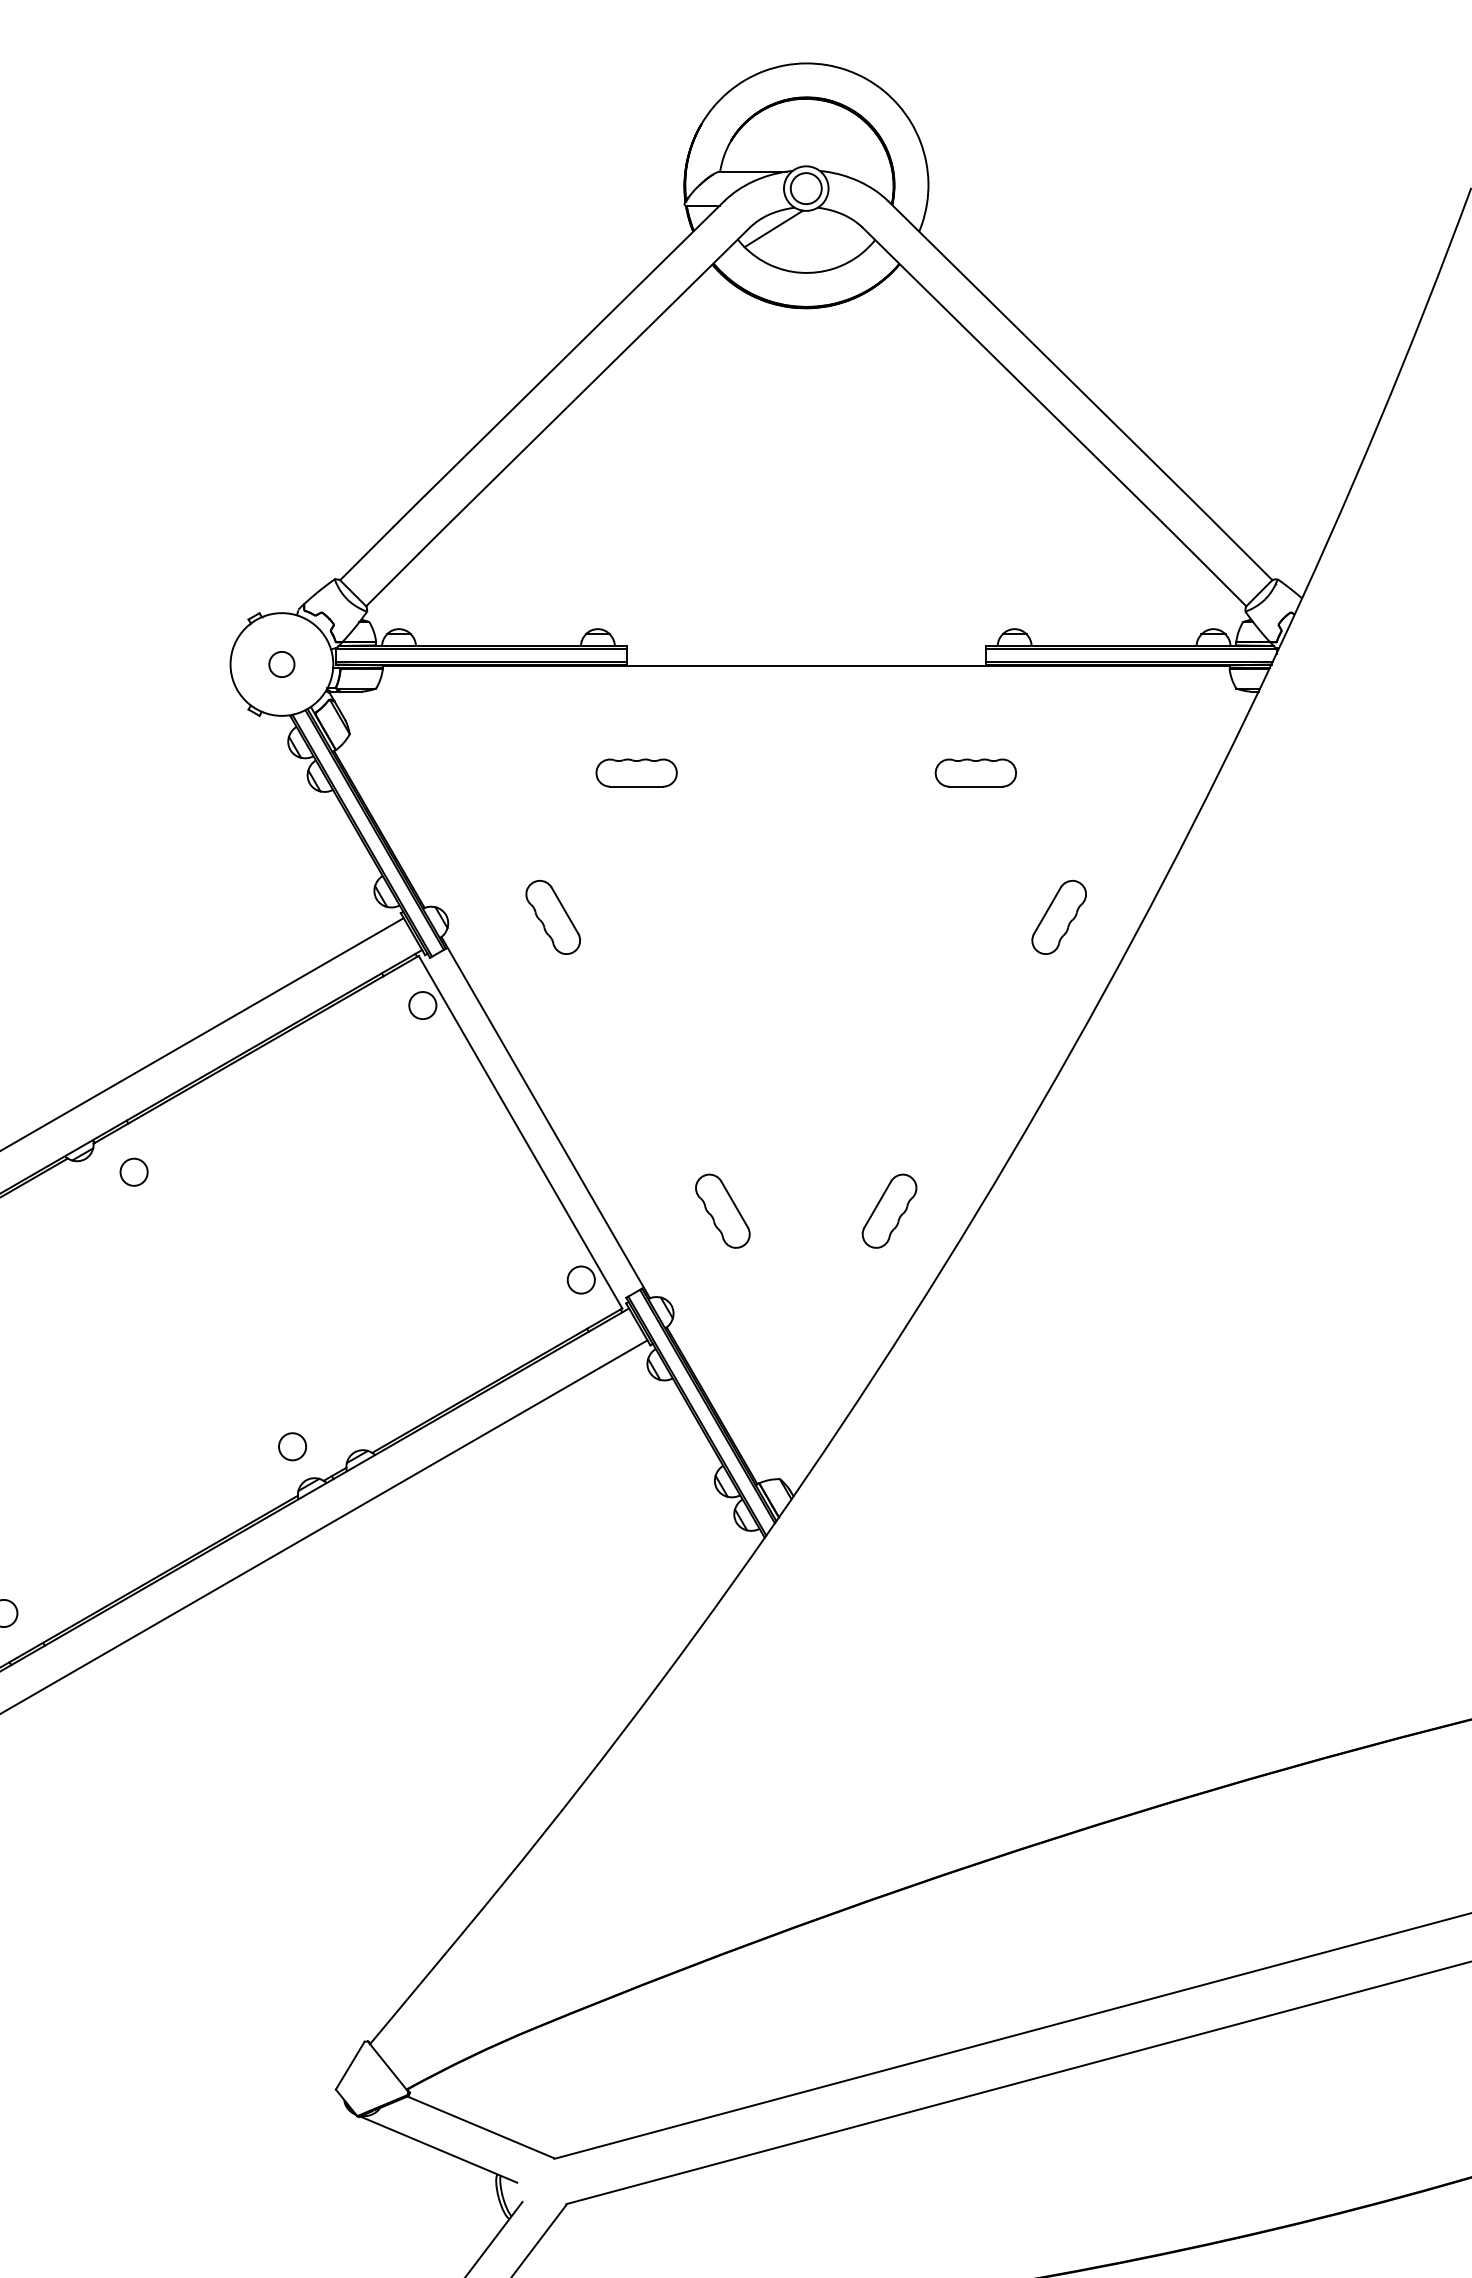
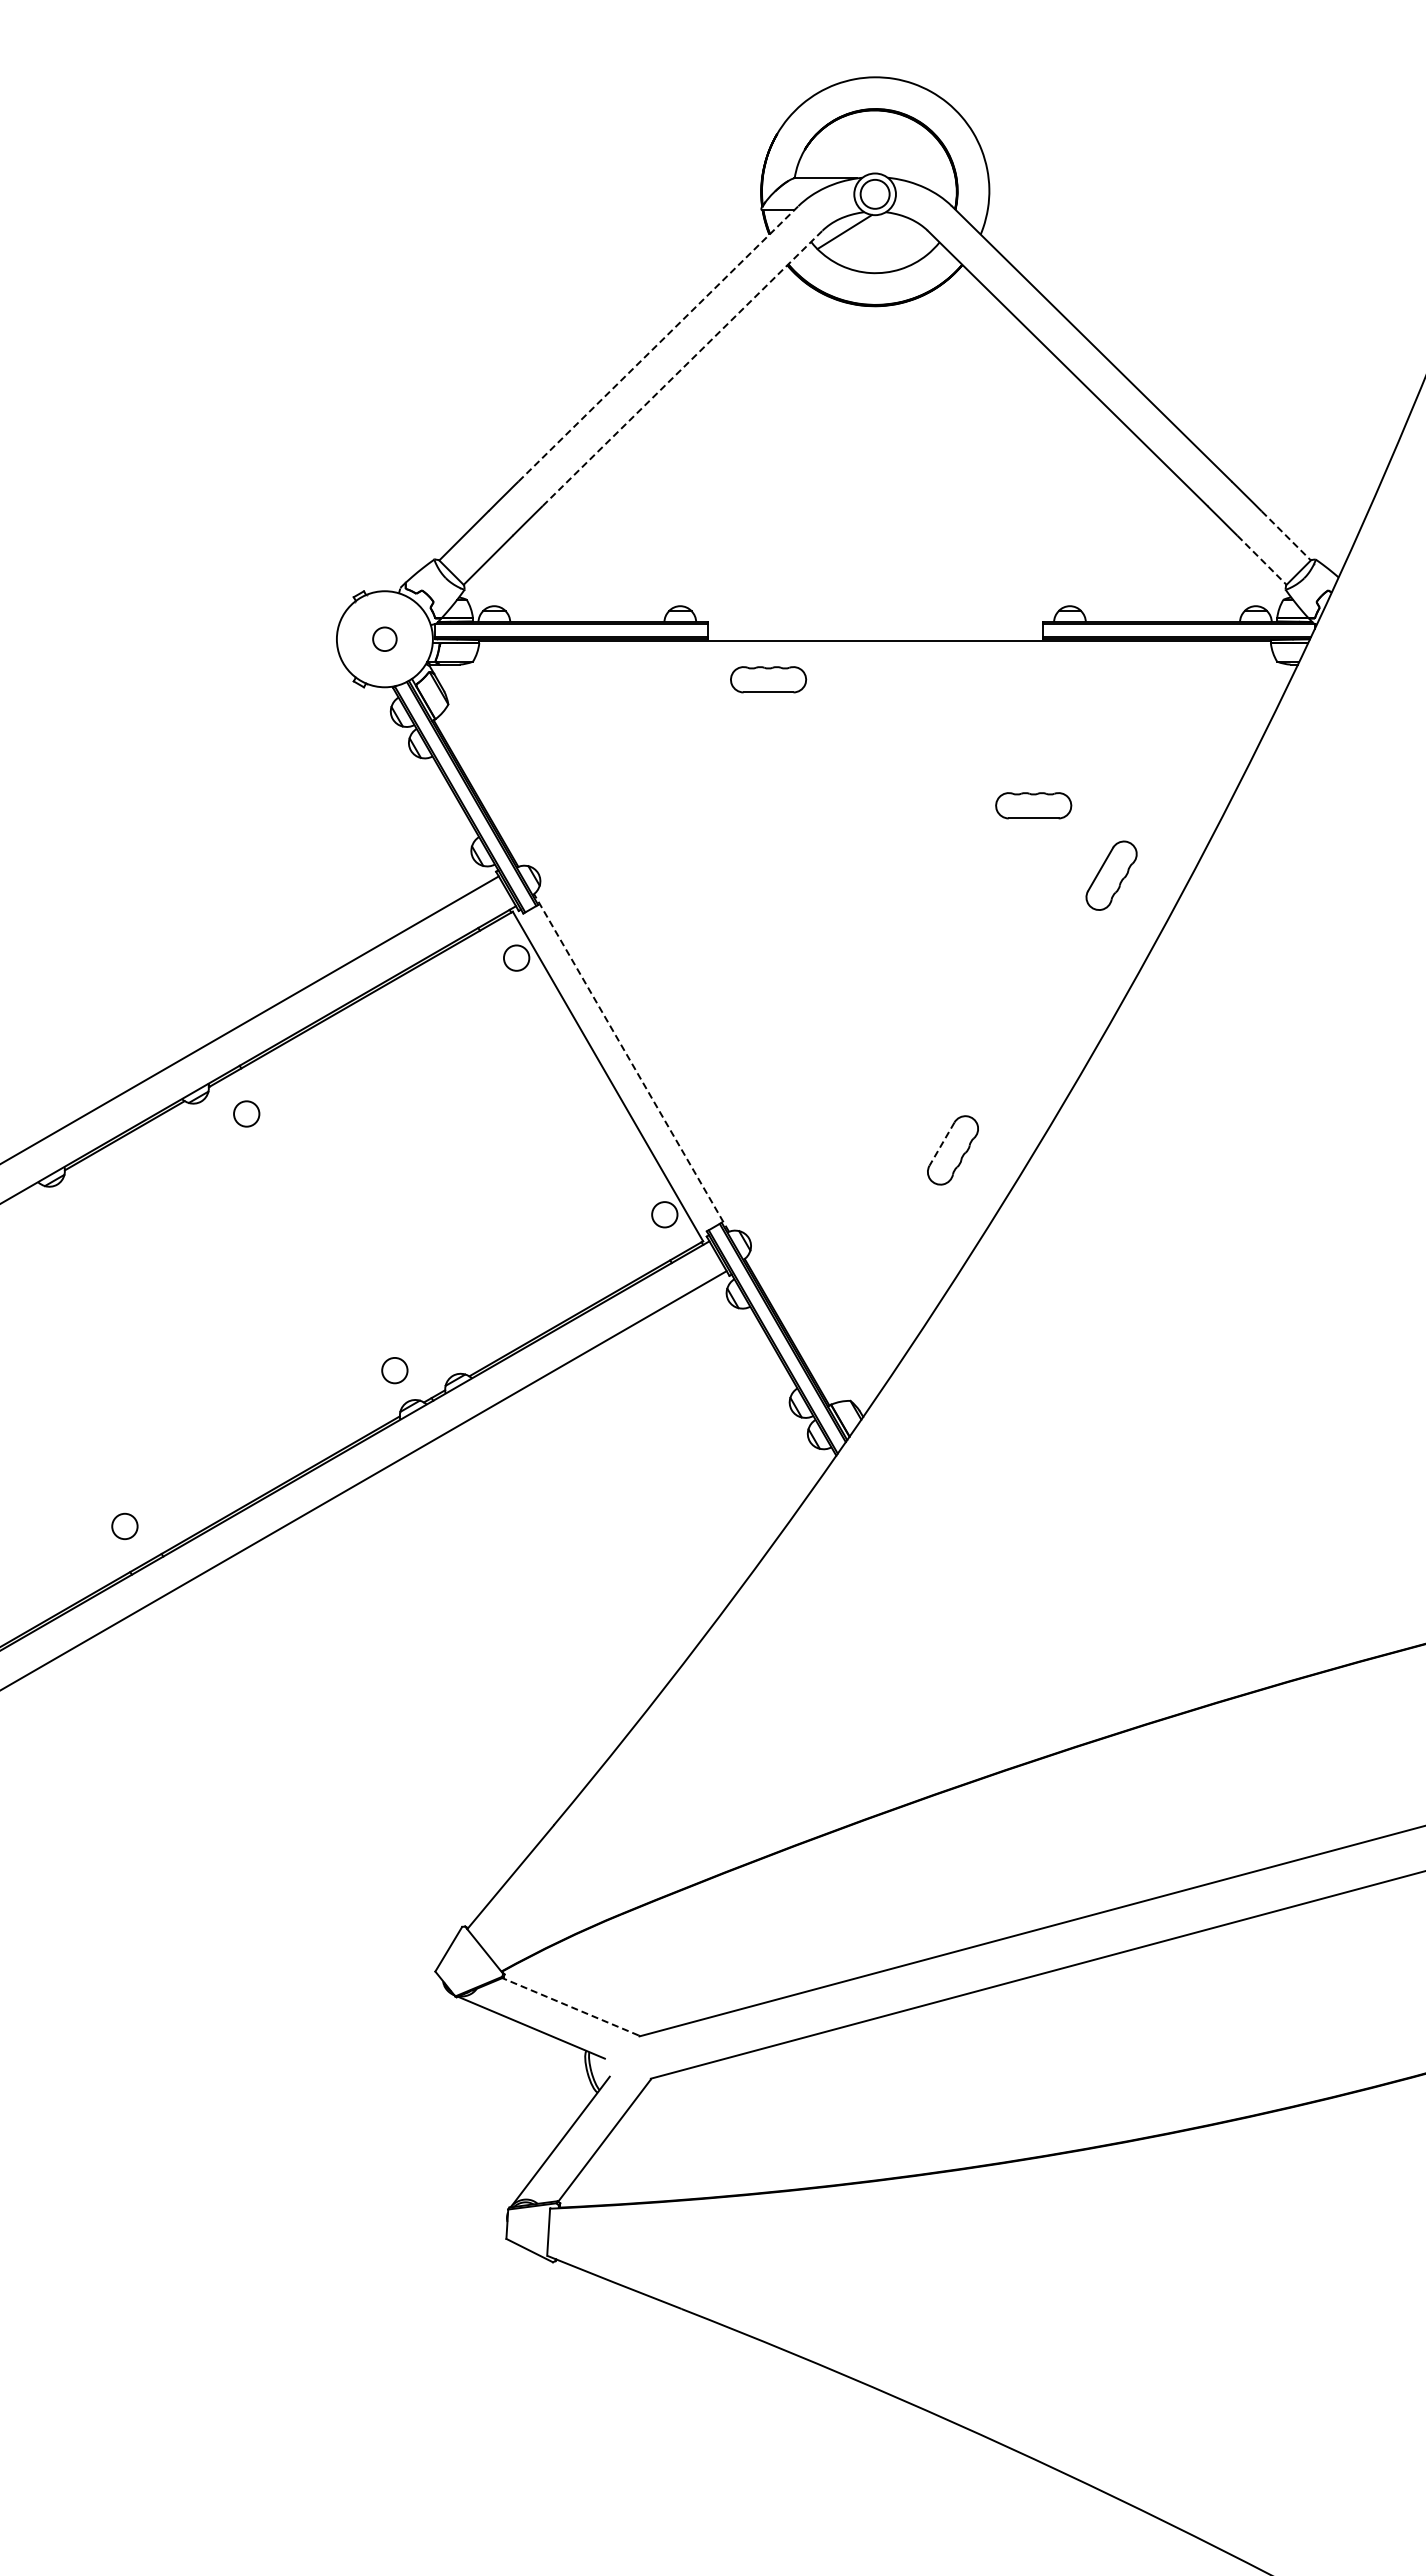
line: (574, 348) -> (658, 343), solid -> dashed
line: (600, 374) -> (682, 368), solid -> dashed
line: (1246, 553) -> (1286, 535), solid -> dashed
line: (1220, 580) -> (1262, 560), solid -> dashed
part: (636, 772) -> (768, 679), moved
part: (975, 772) -> (1033, 805), moved
part: (553, 917) -> (638, 875), removed
line: (545, 1117) -> (631, 1062), solid -> dashed
line: (878, 1204) -> (942, 1144), solid -> dashed
part: (723, 1211) -> (797, 1150), removed
line: (480, 2126) -> (570, 2006), solid -> dashed

